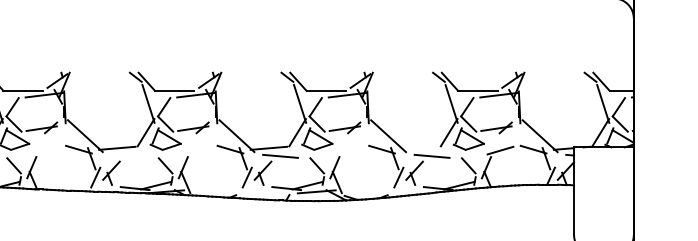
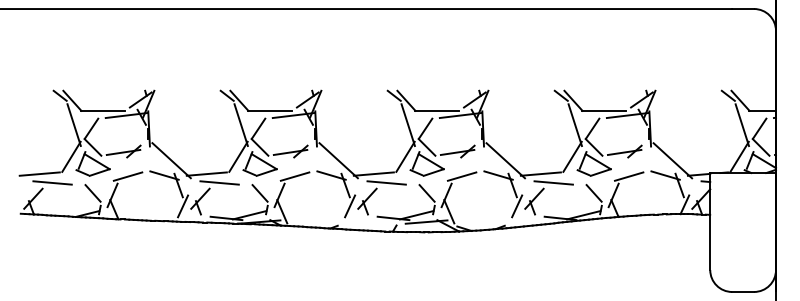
line: (420, 147) -> (540, 173), added
line: (45, 150) -> (127, 176), added
line: (196, 150) -> (294, 176), added
line: (348, 150) -> (461, 176), added
line: (128, 155) -> (219, 182), added

